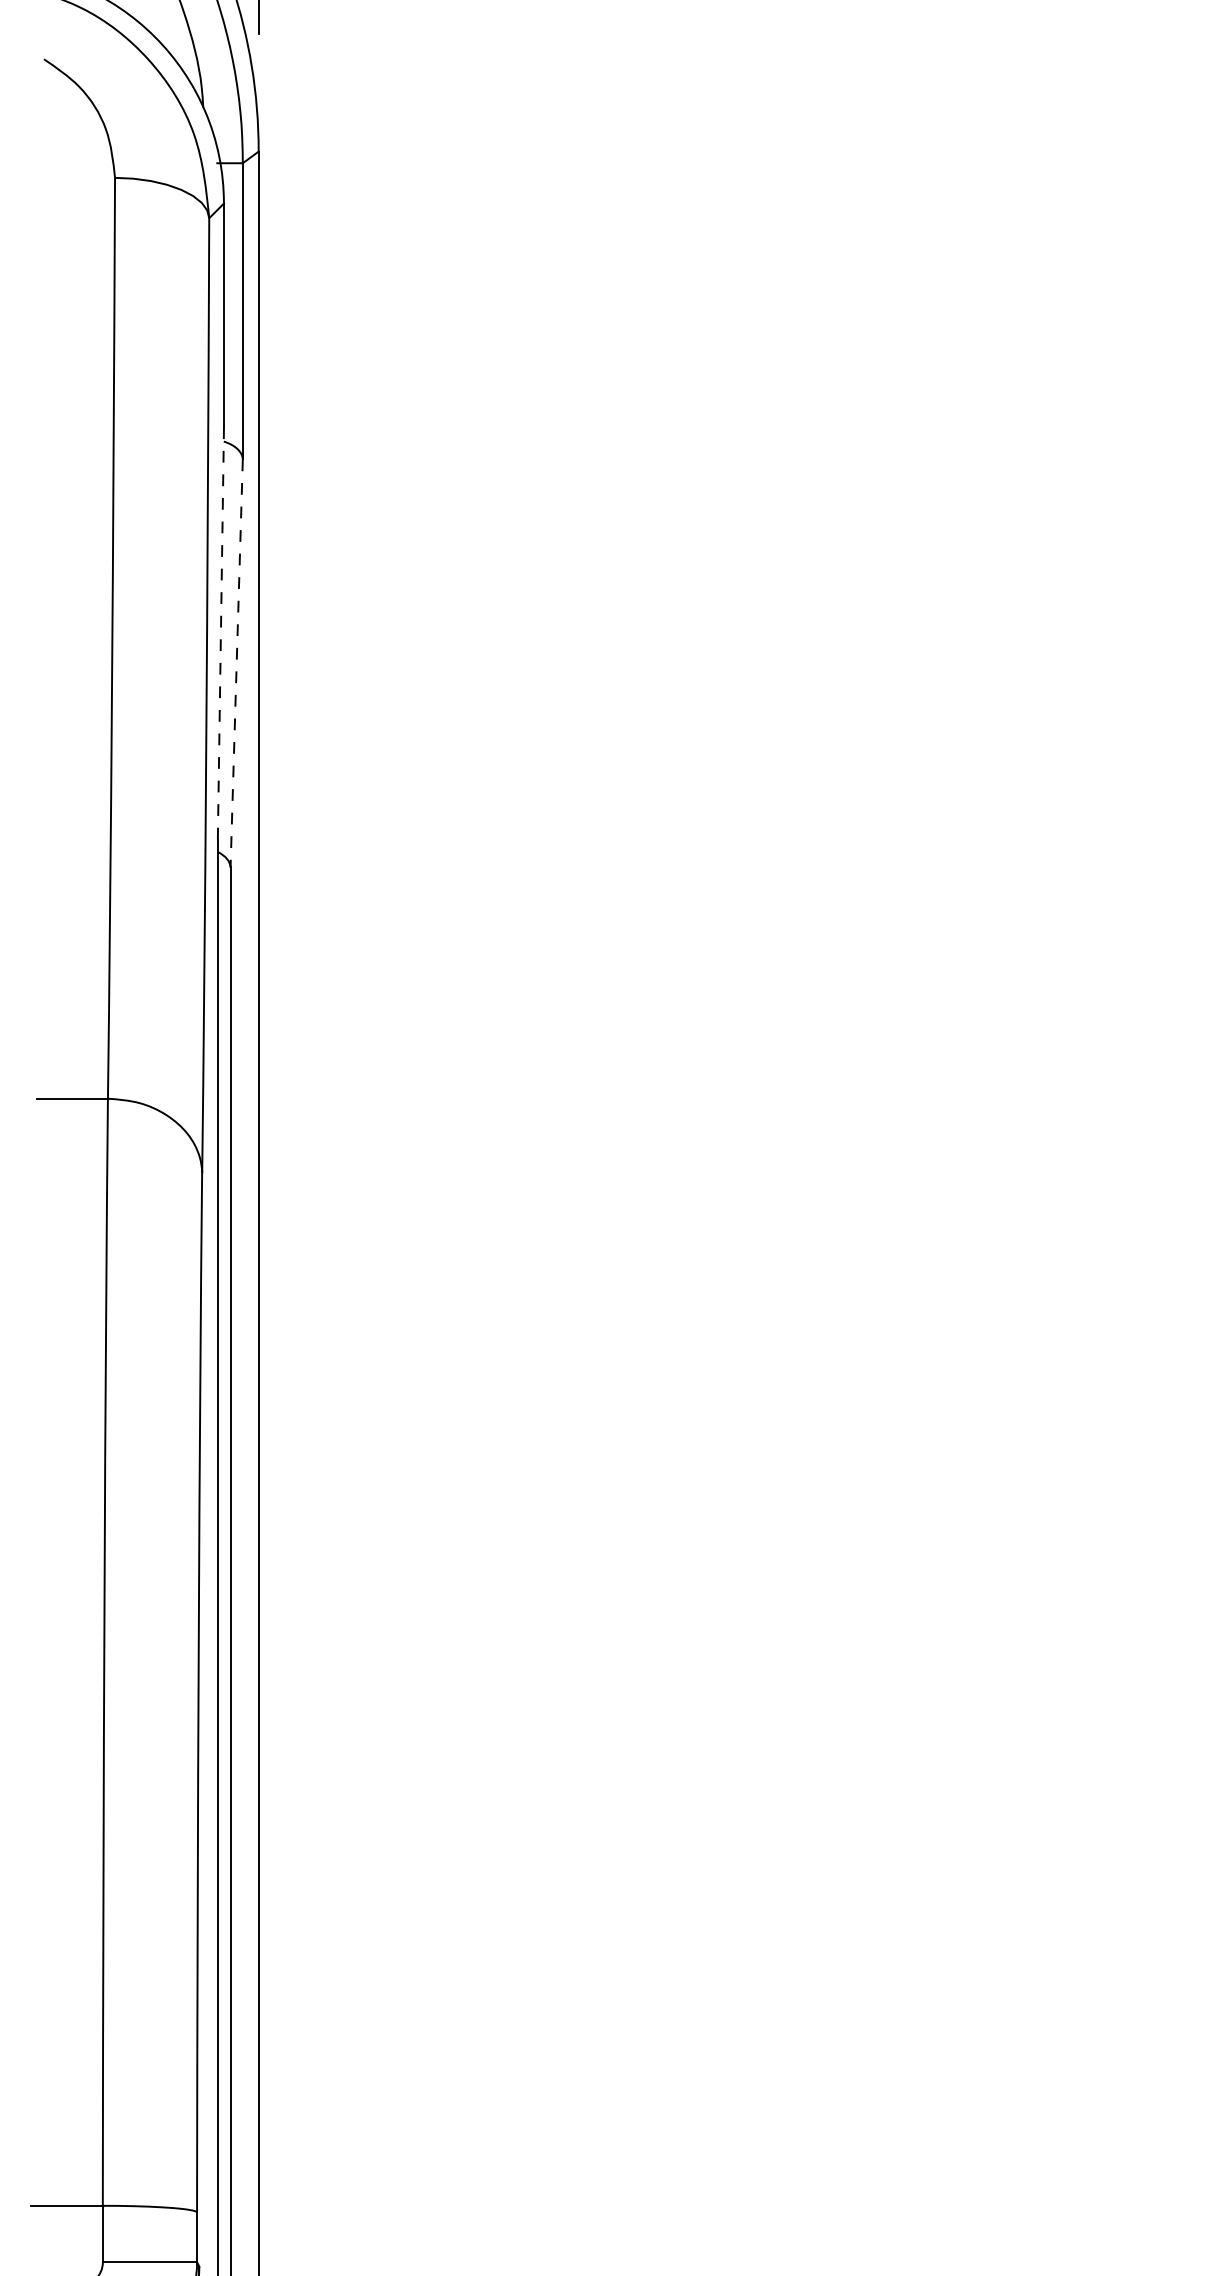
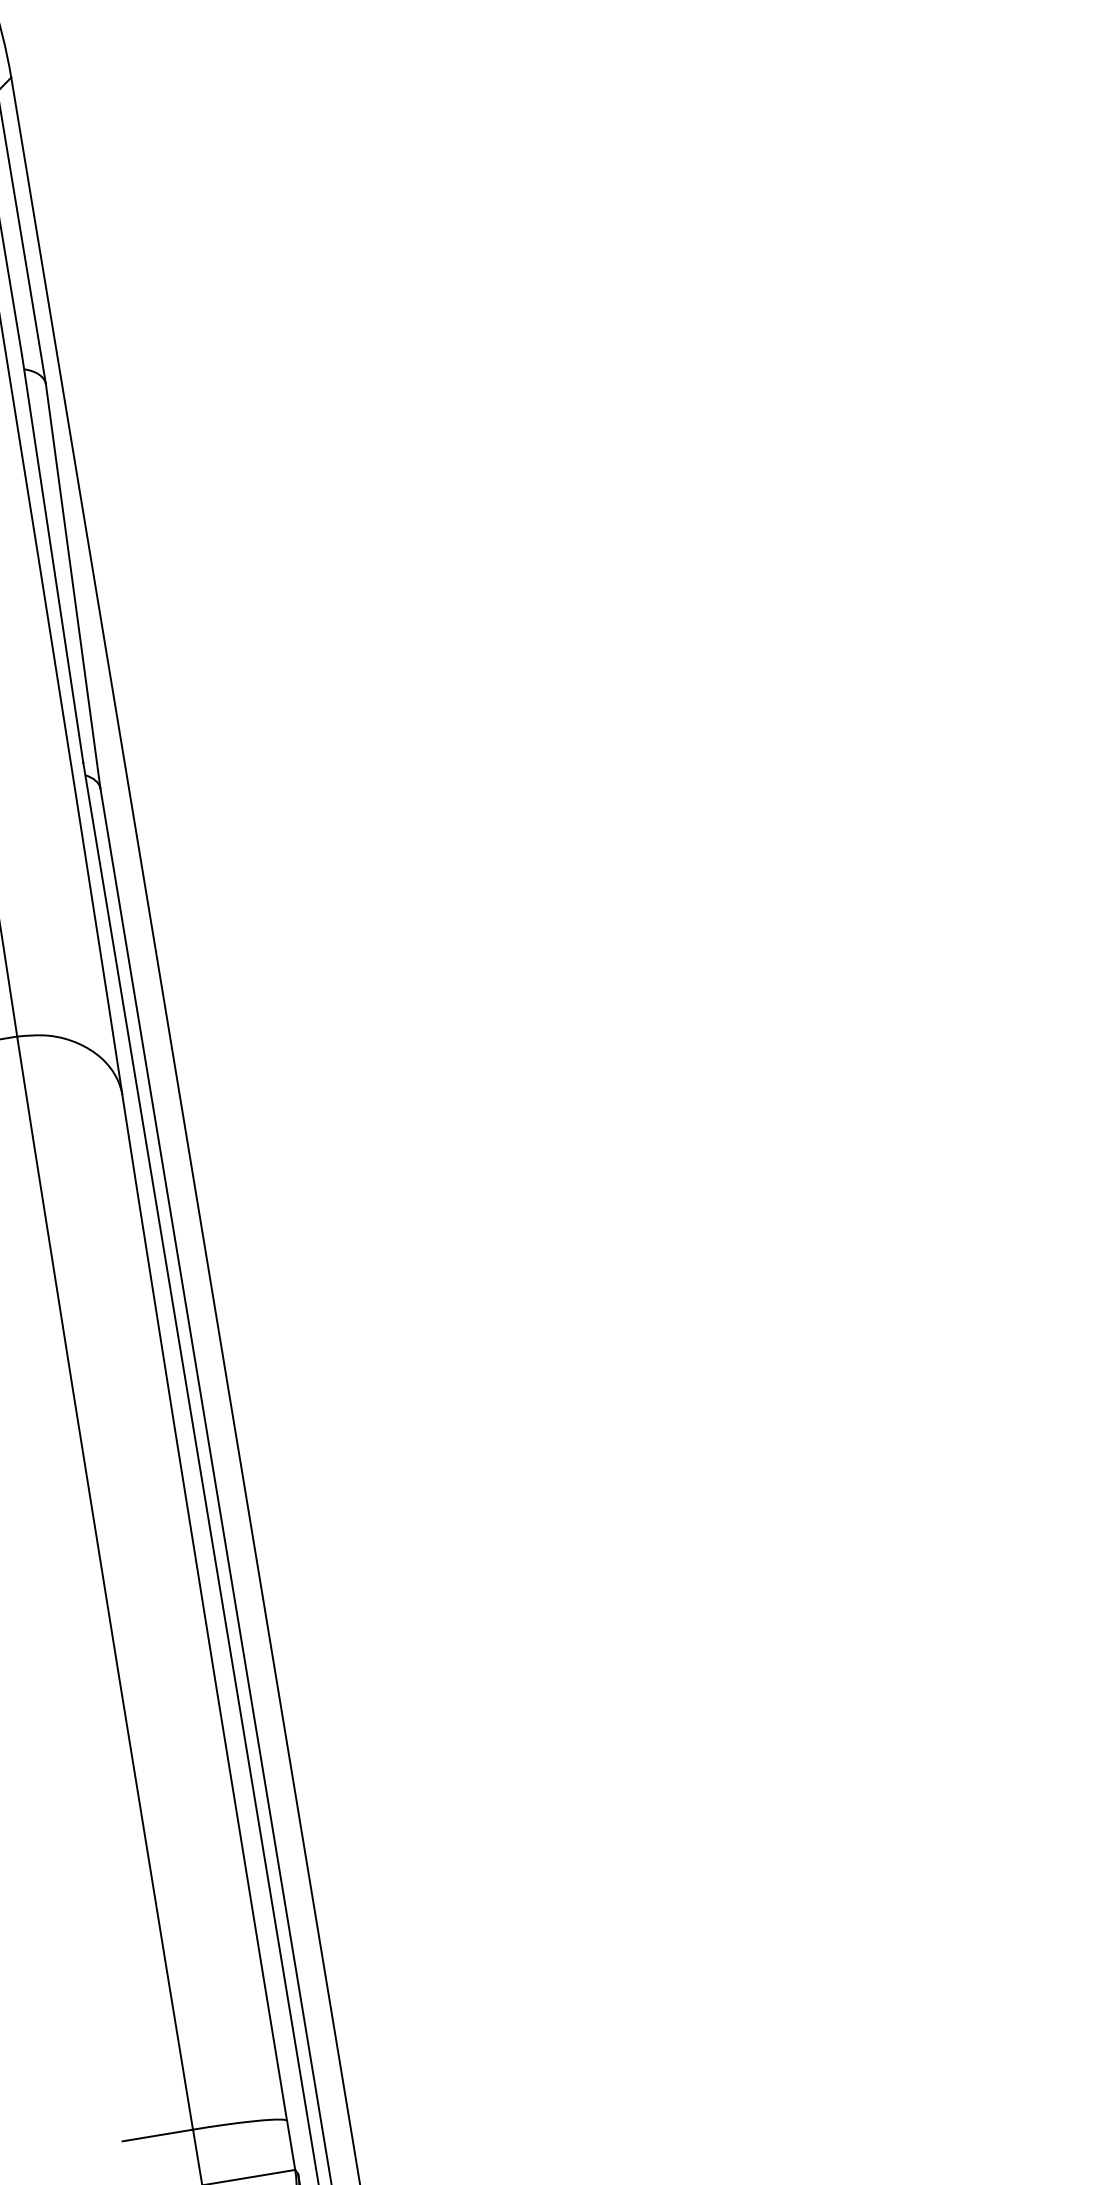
line: (220, 633) -> (52, 559), dashed -> solid
line: (236, 663) -> (72, 586), dashed -> solid

